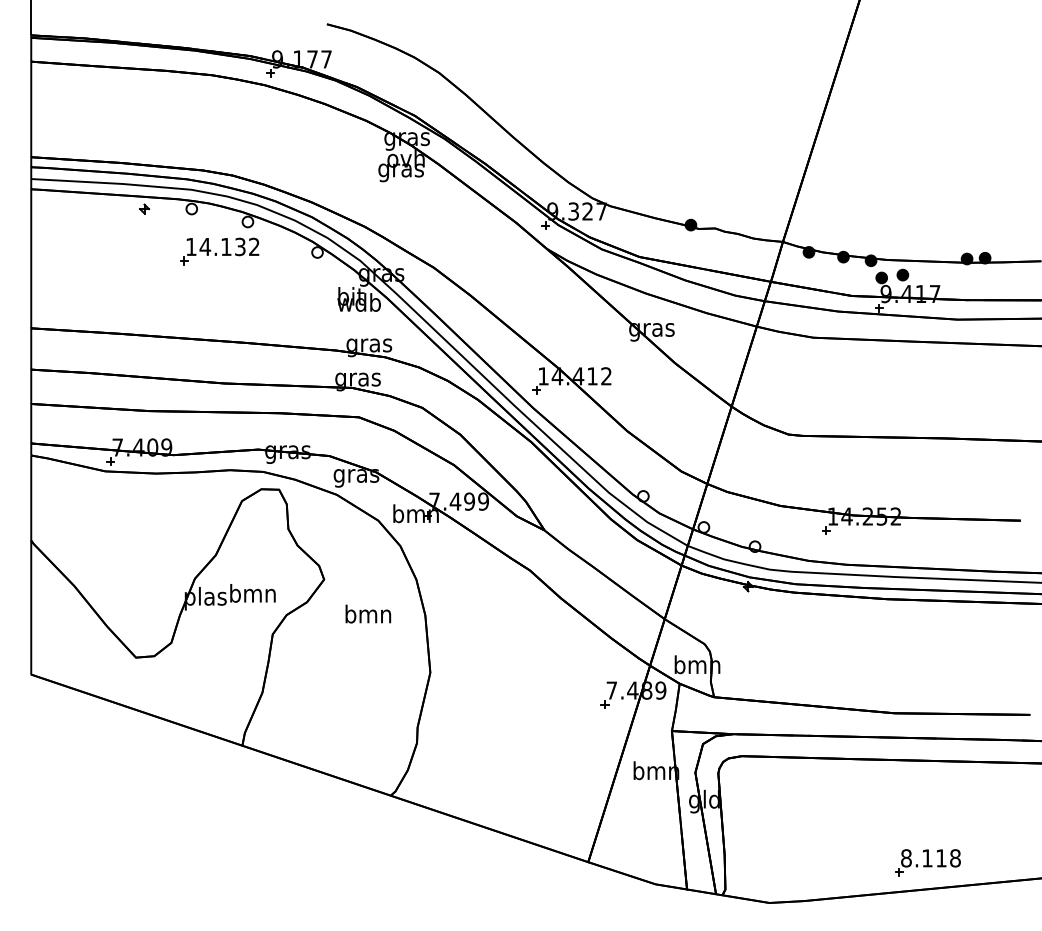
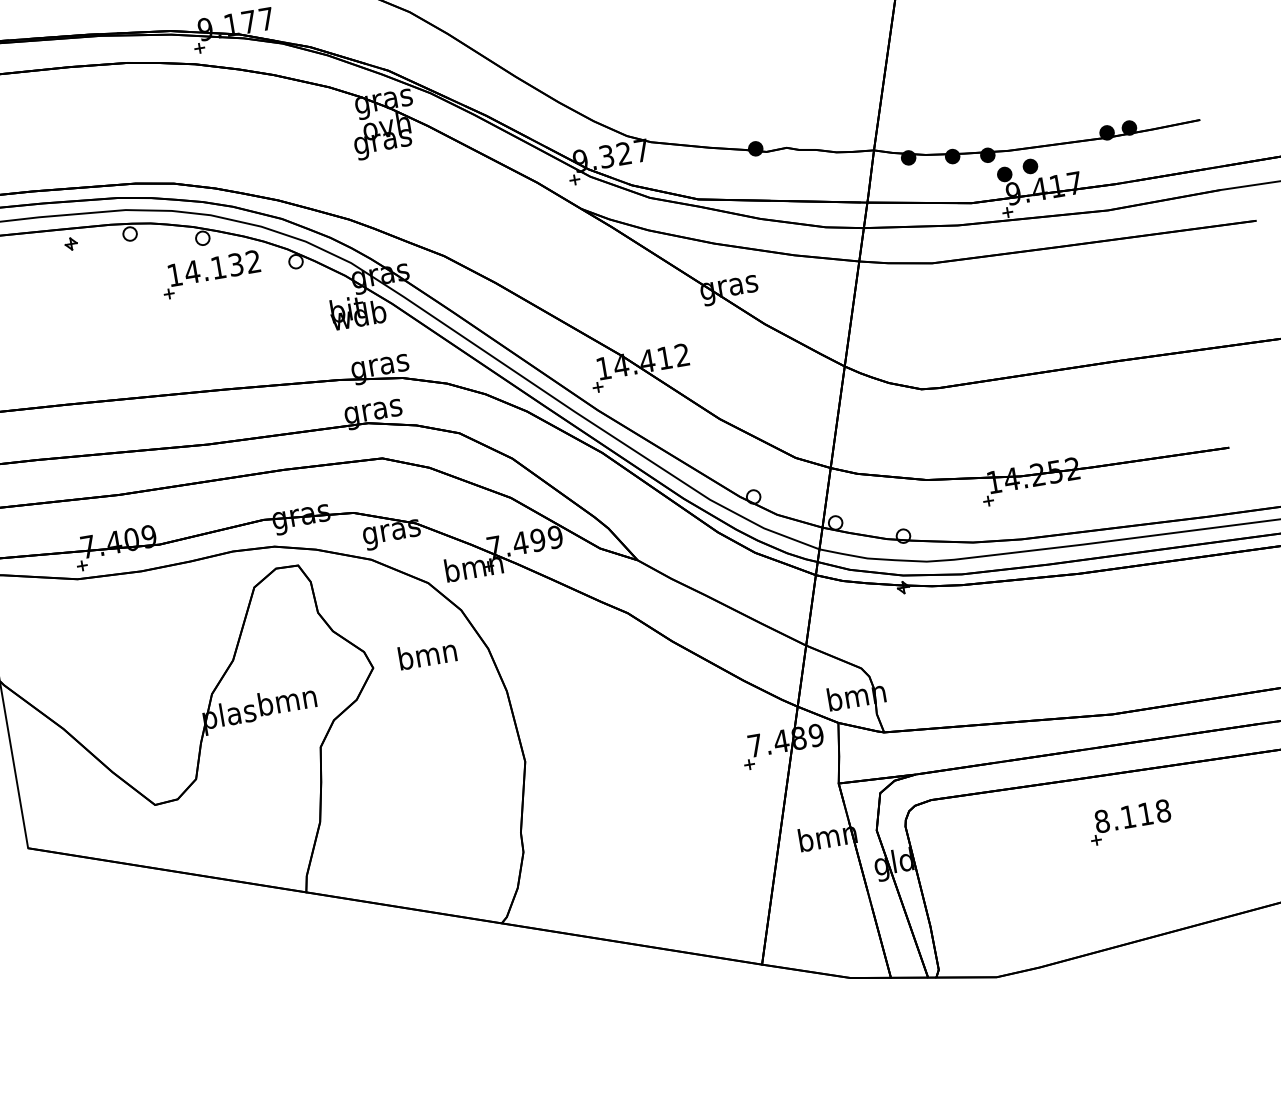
part: (219, 251) -> (210, 274), moved
text: (368, 613) -> (427, 653), moved
part: (927, 862) -> (1129, 822), moved

